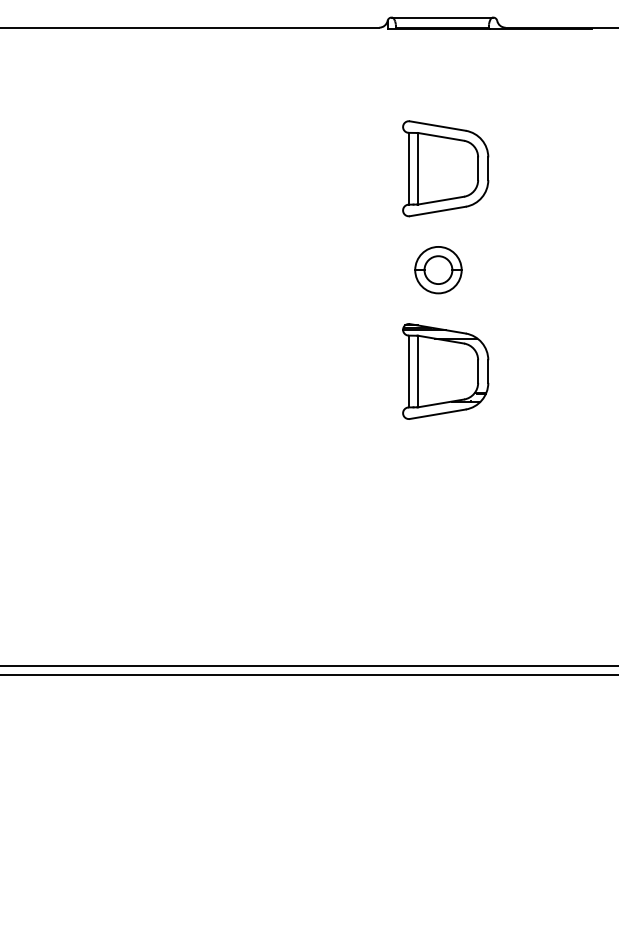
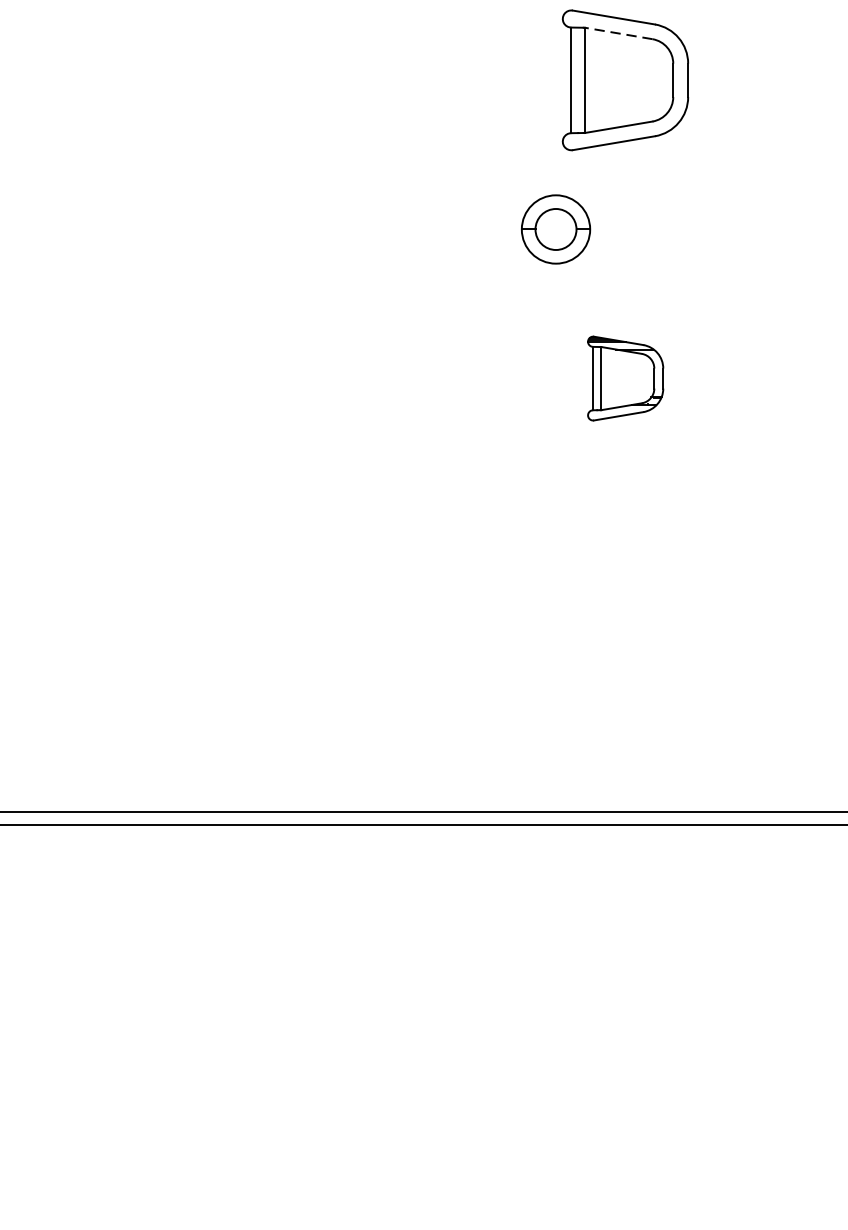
line: (440, 136) -> (617, 32), solid -> dashed
part: (438, 270) -> (556, 230), moved
part: (445, 371) -> (625, 378), size x0.6

